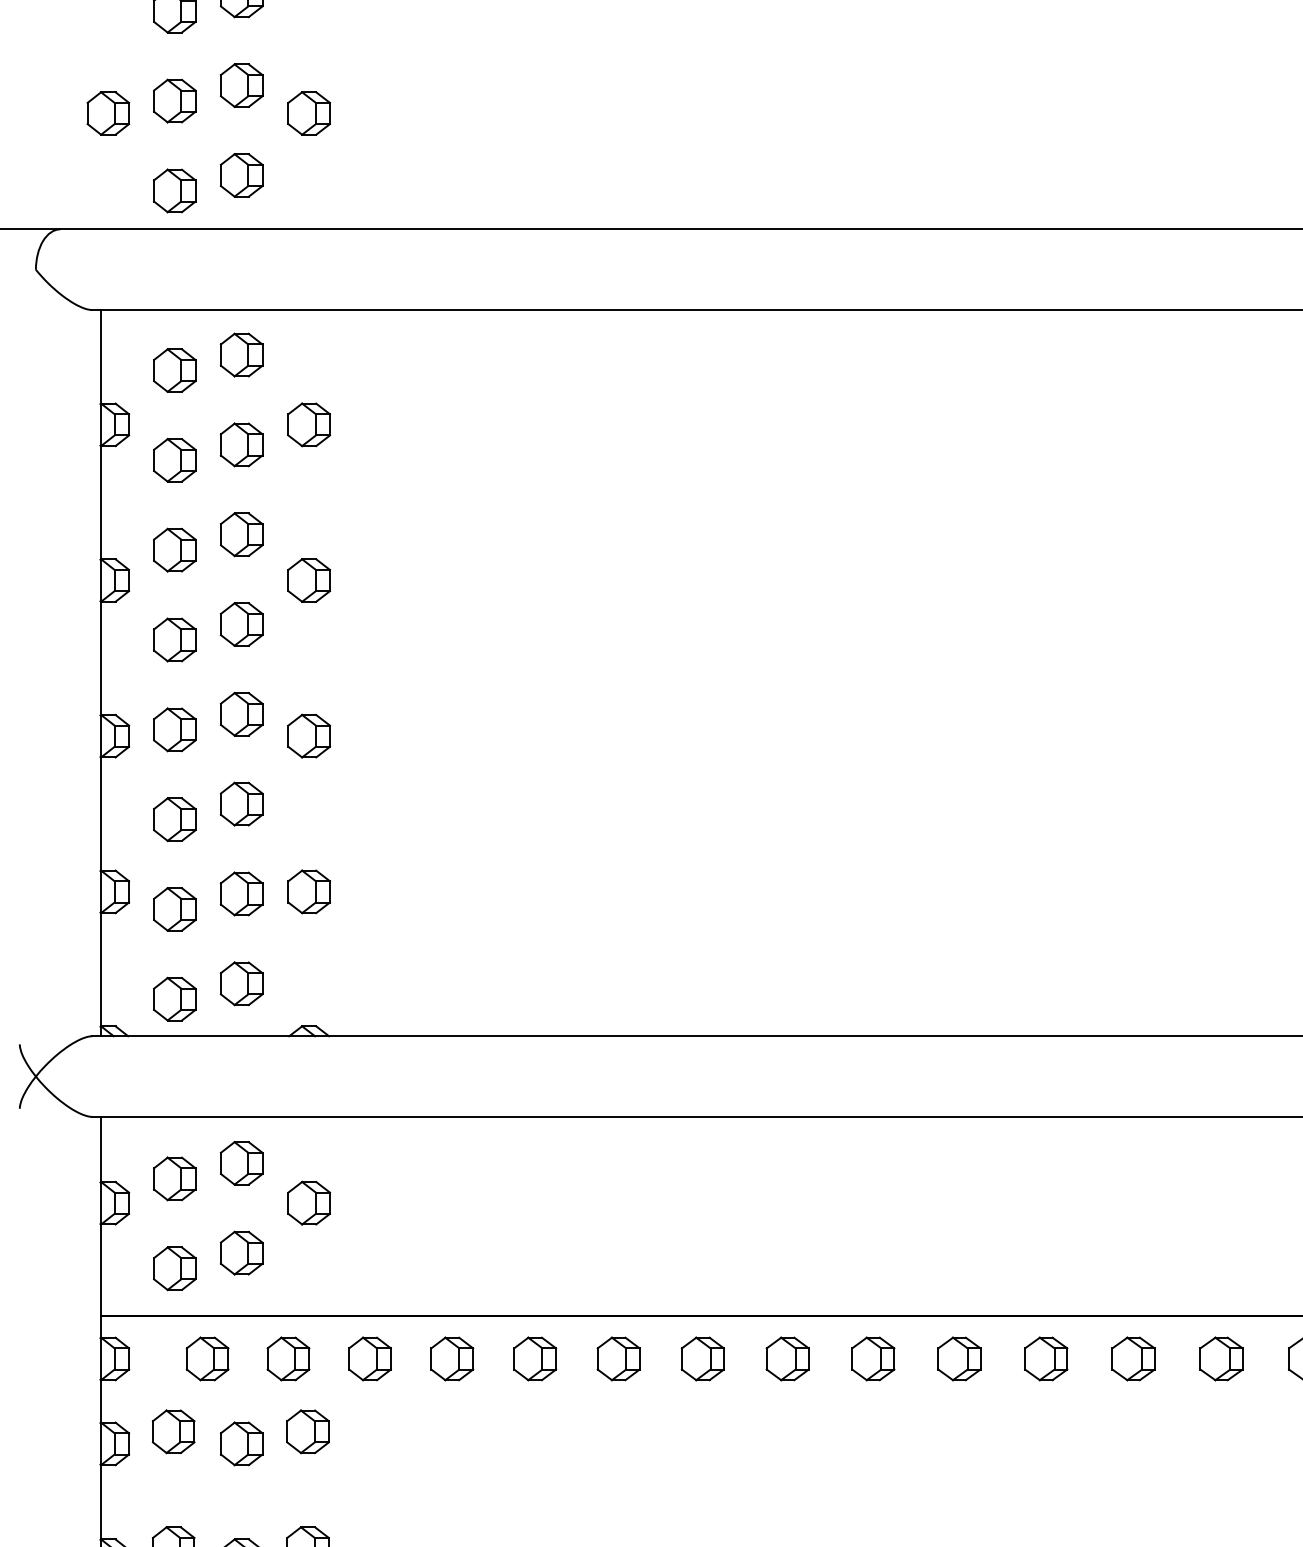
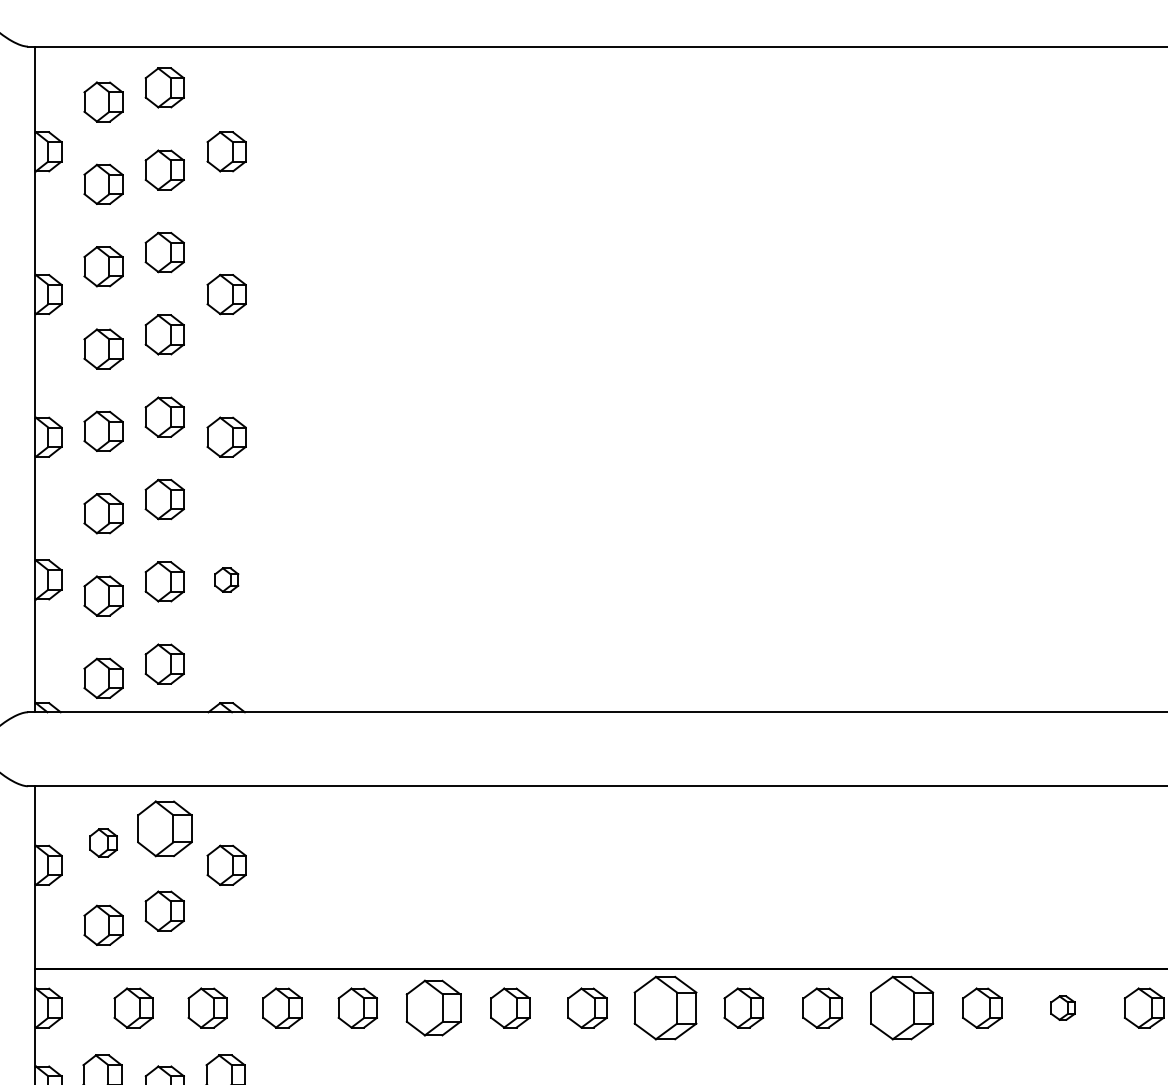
part: (309, 891) -> (226, 579), size x0.6
part: (241, 1163) -> (164, 828), size x1.4
part: (174, 1178) -> (103, 842), size x0.7
part: (535, 1358) -> (434, 1007), size x1.4
part: (787, 1358) -> (665, 1007), size x1.6
part: (1046, 1358) -> (902, 1007), size x1.6
part: (1221, 1358) -> (1063, 1007), size x0.6

